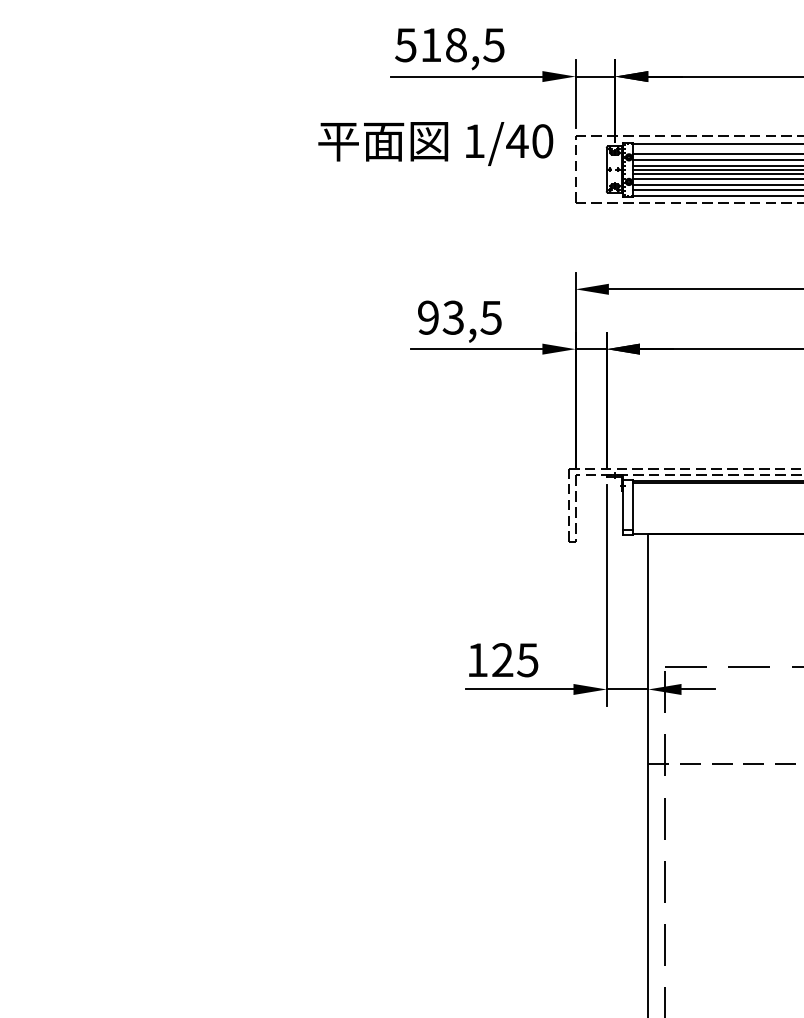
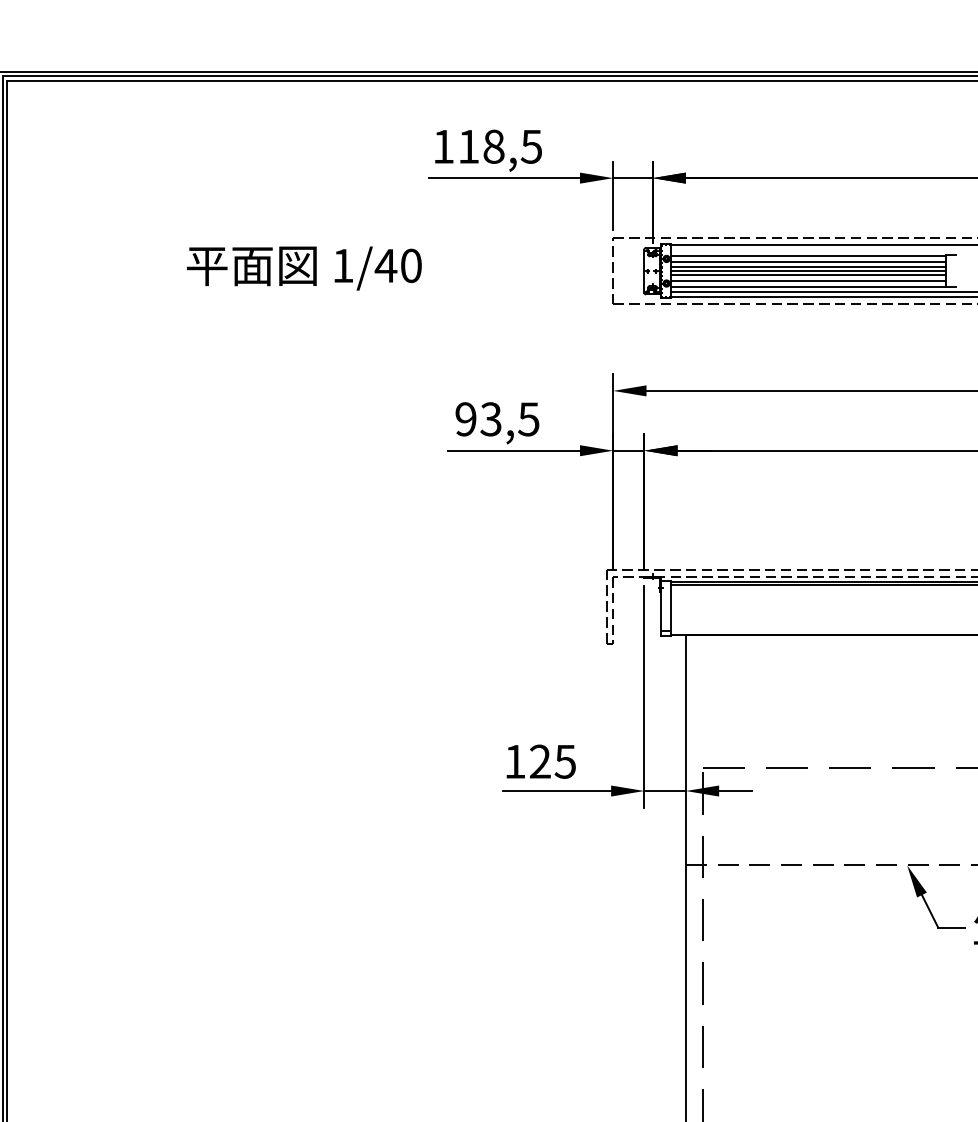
text: (404, 44) -> (442, 146), 518,5 -> 118,5
text: (435, 143) -> (304, 268), moved

